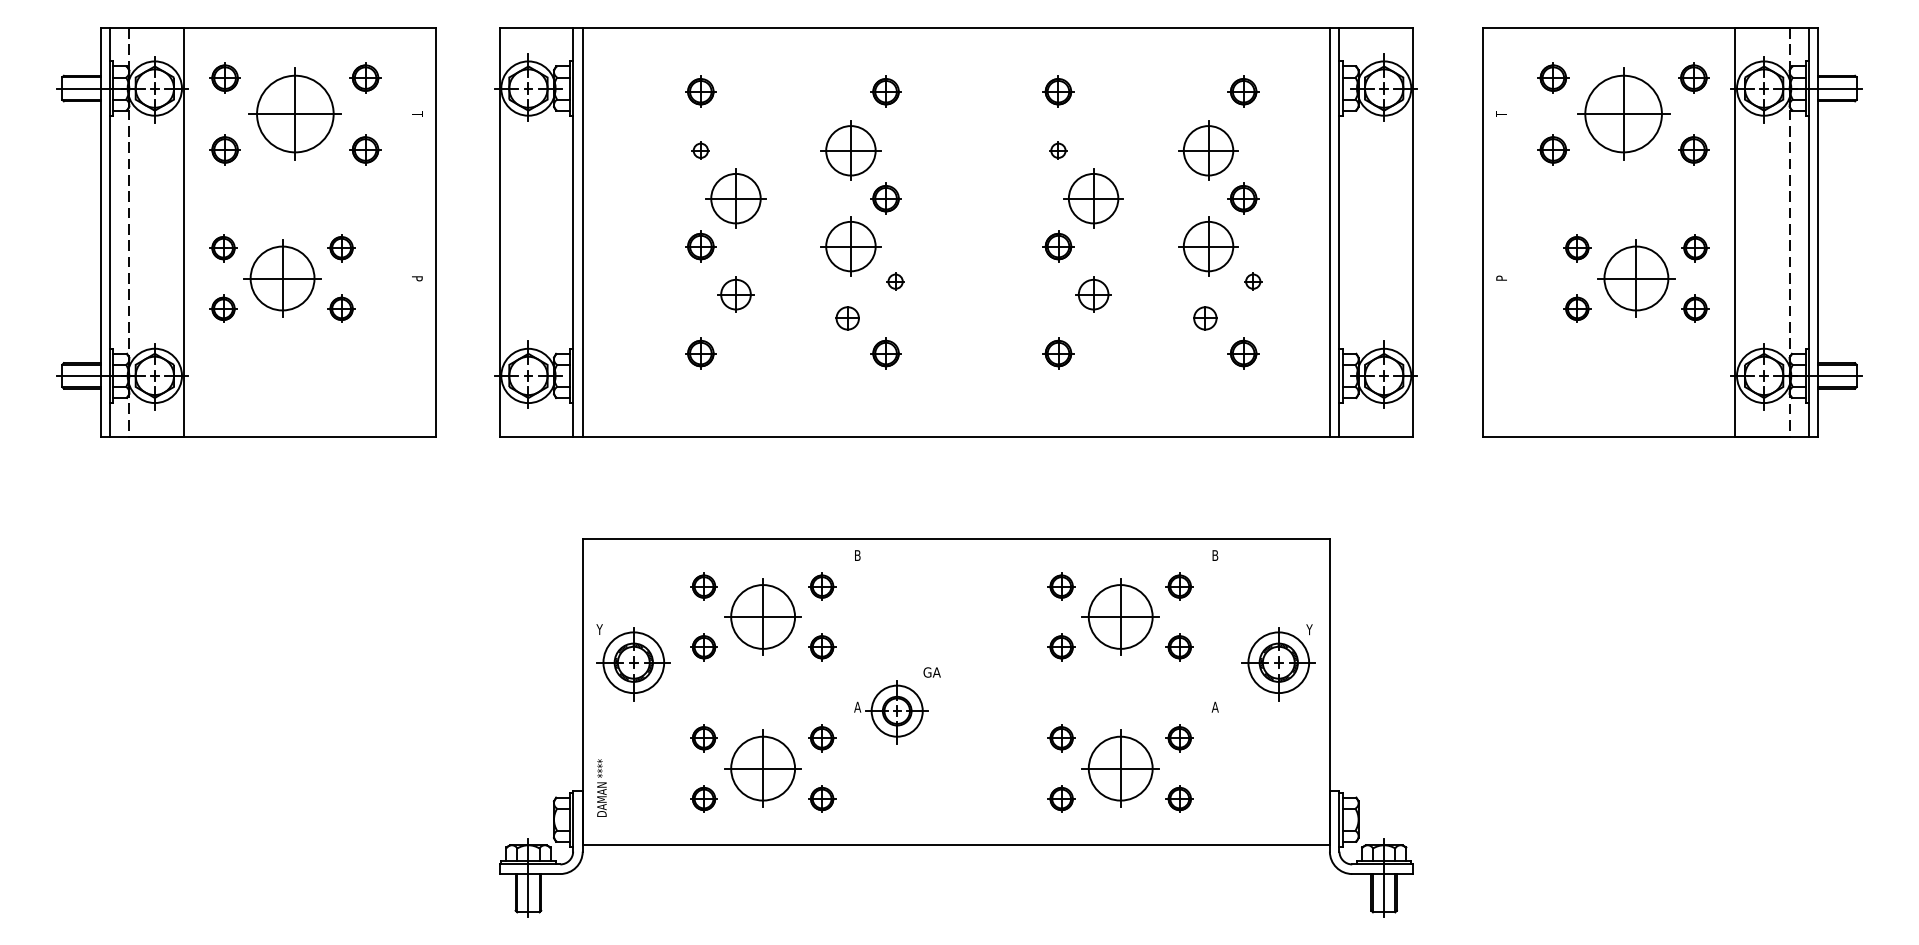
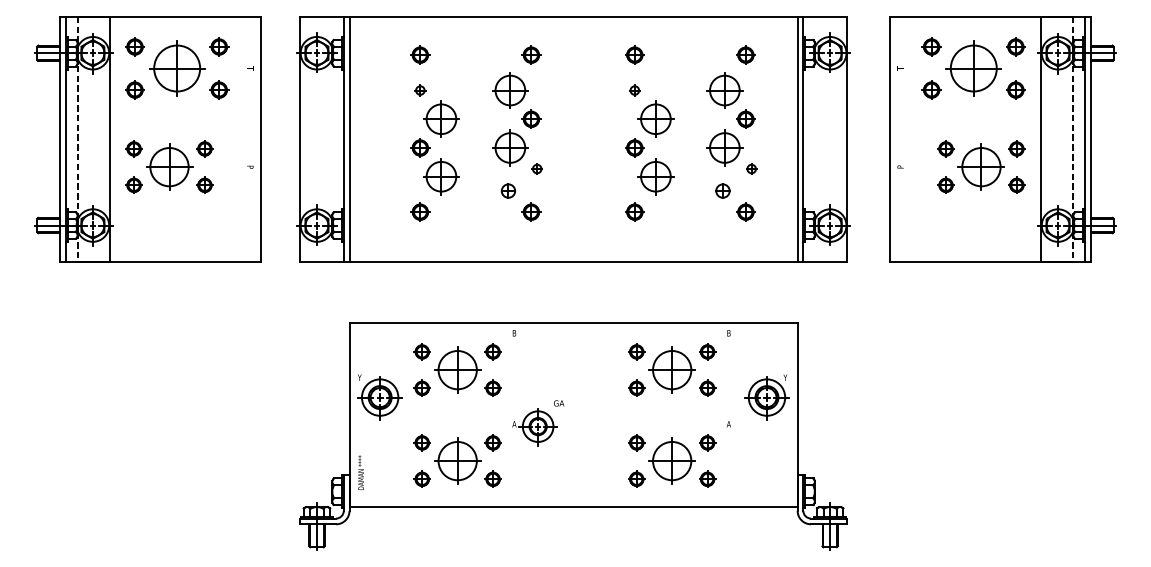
part: (736, 294) -> (441, 176), size x1.67
part: (1092, 294) -> (655, 176), size x1.67

